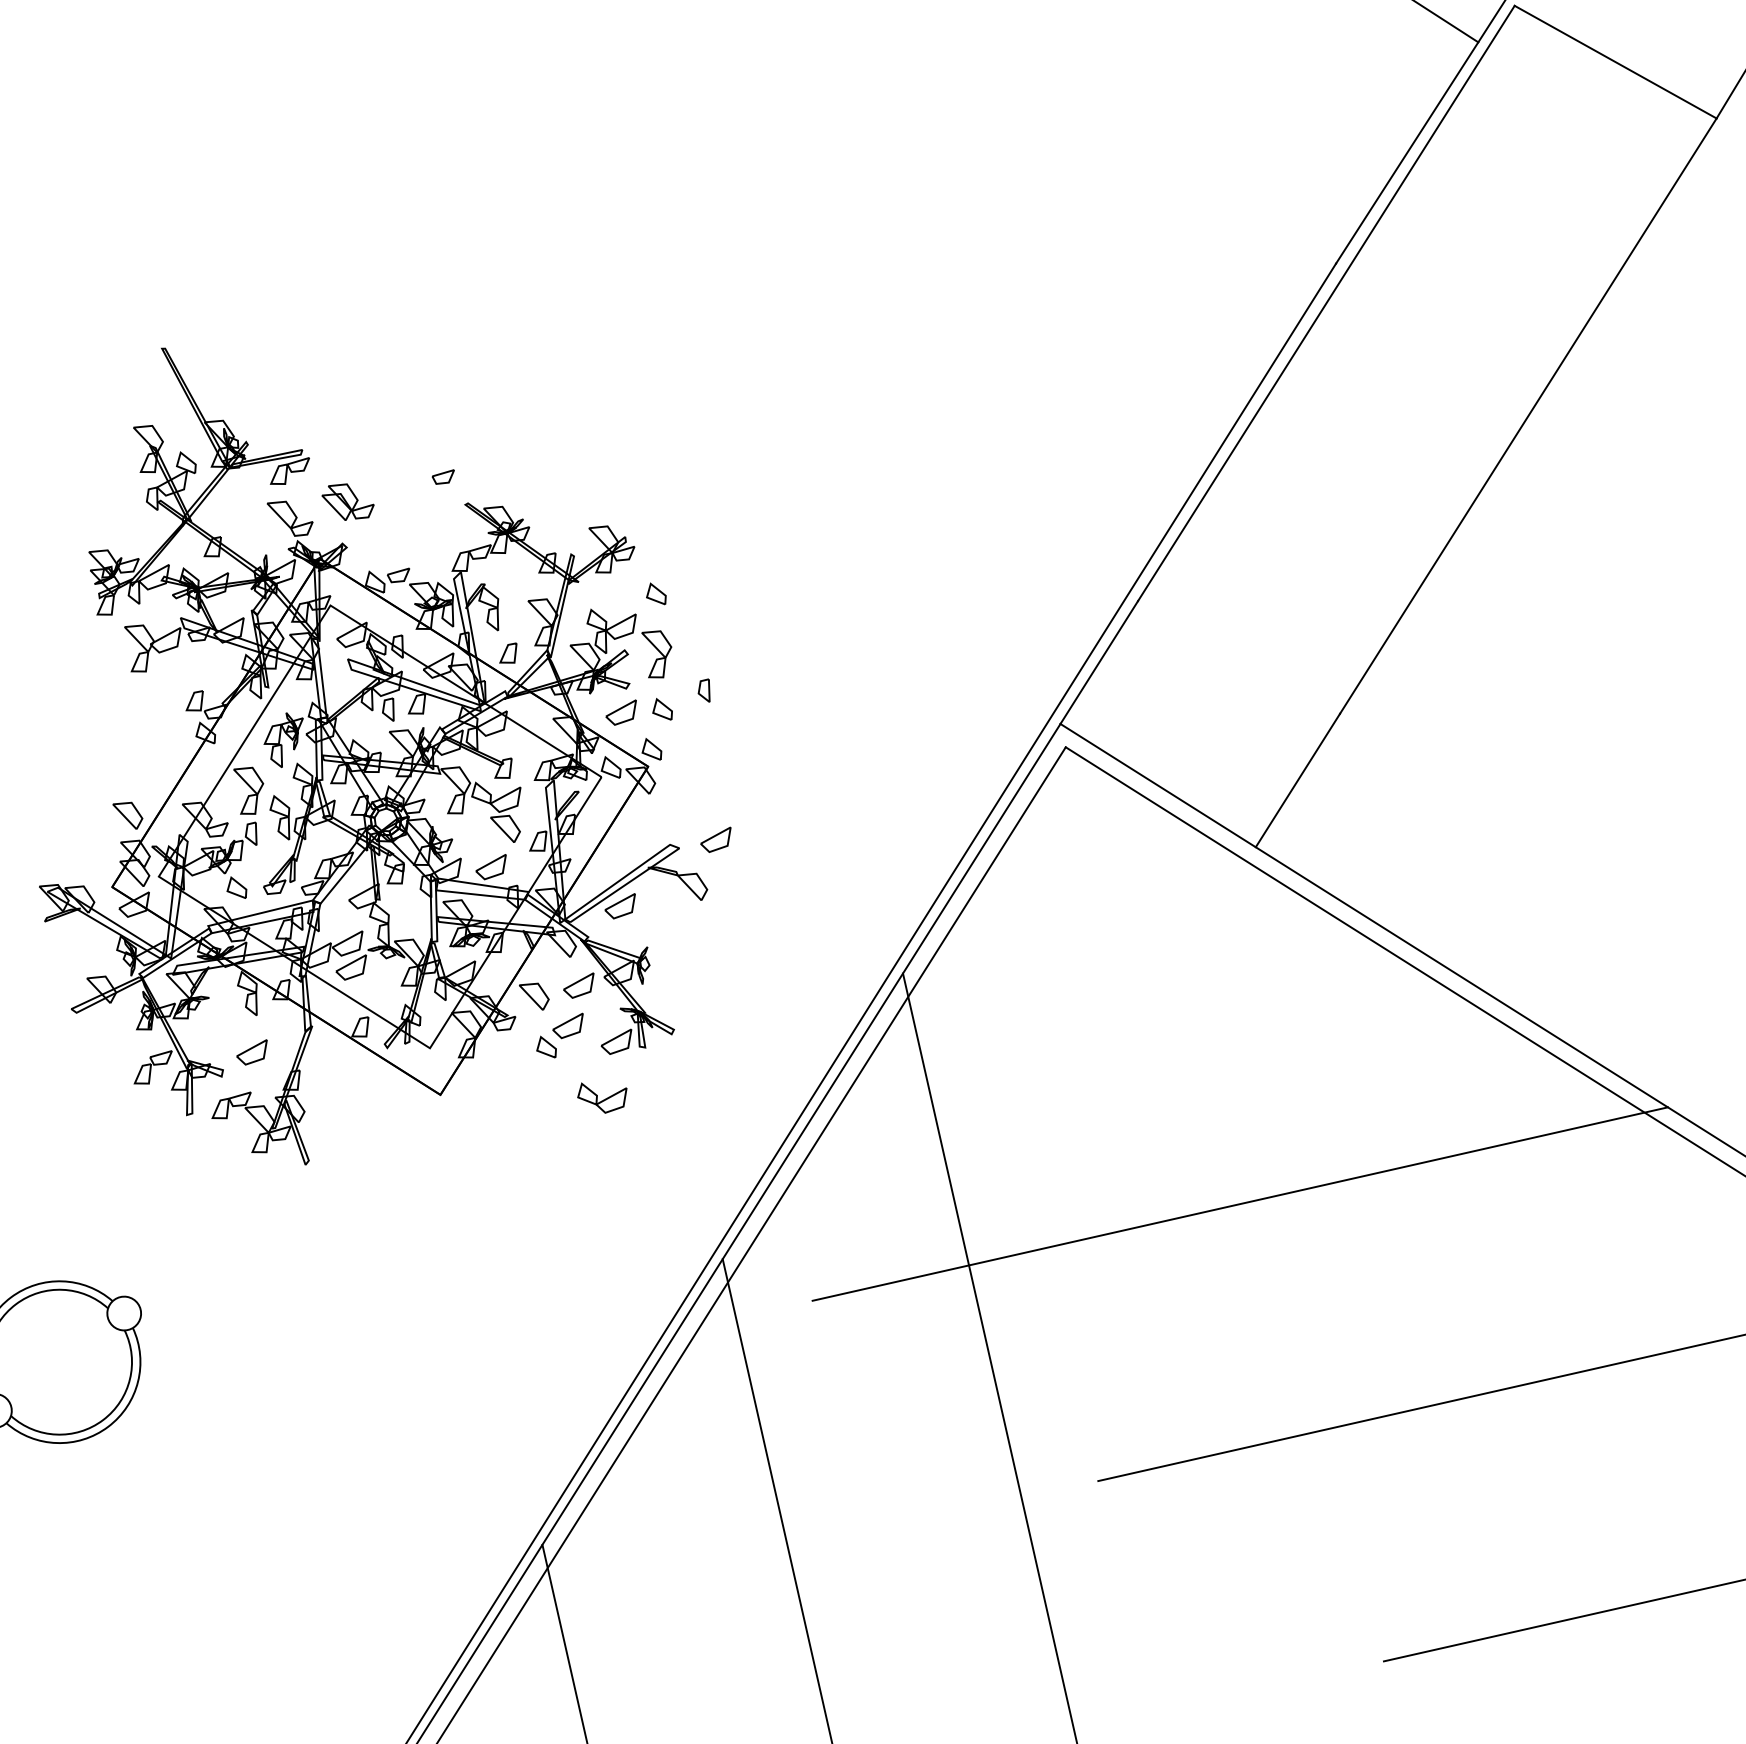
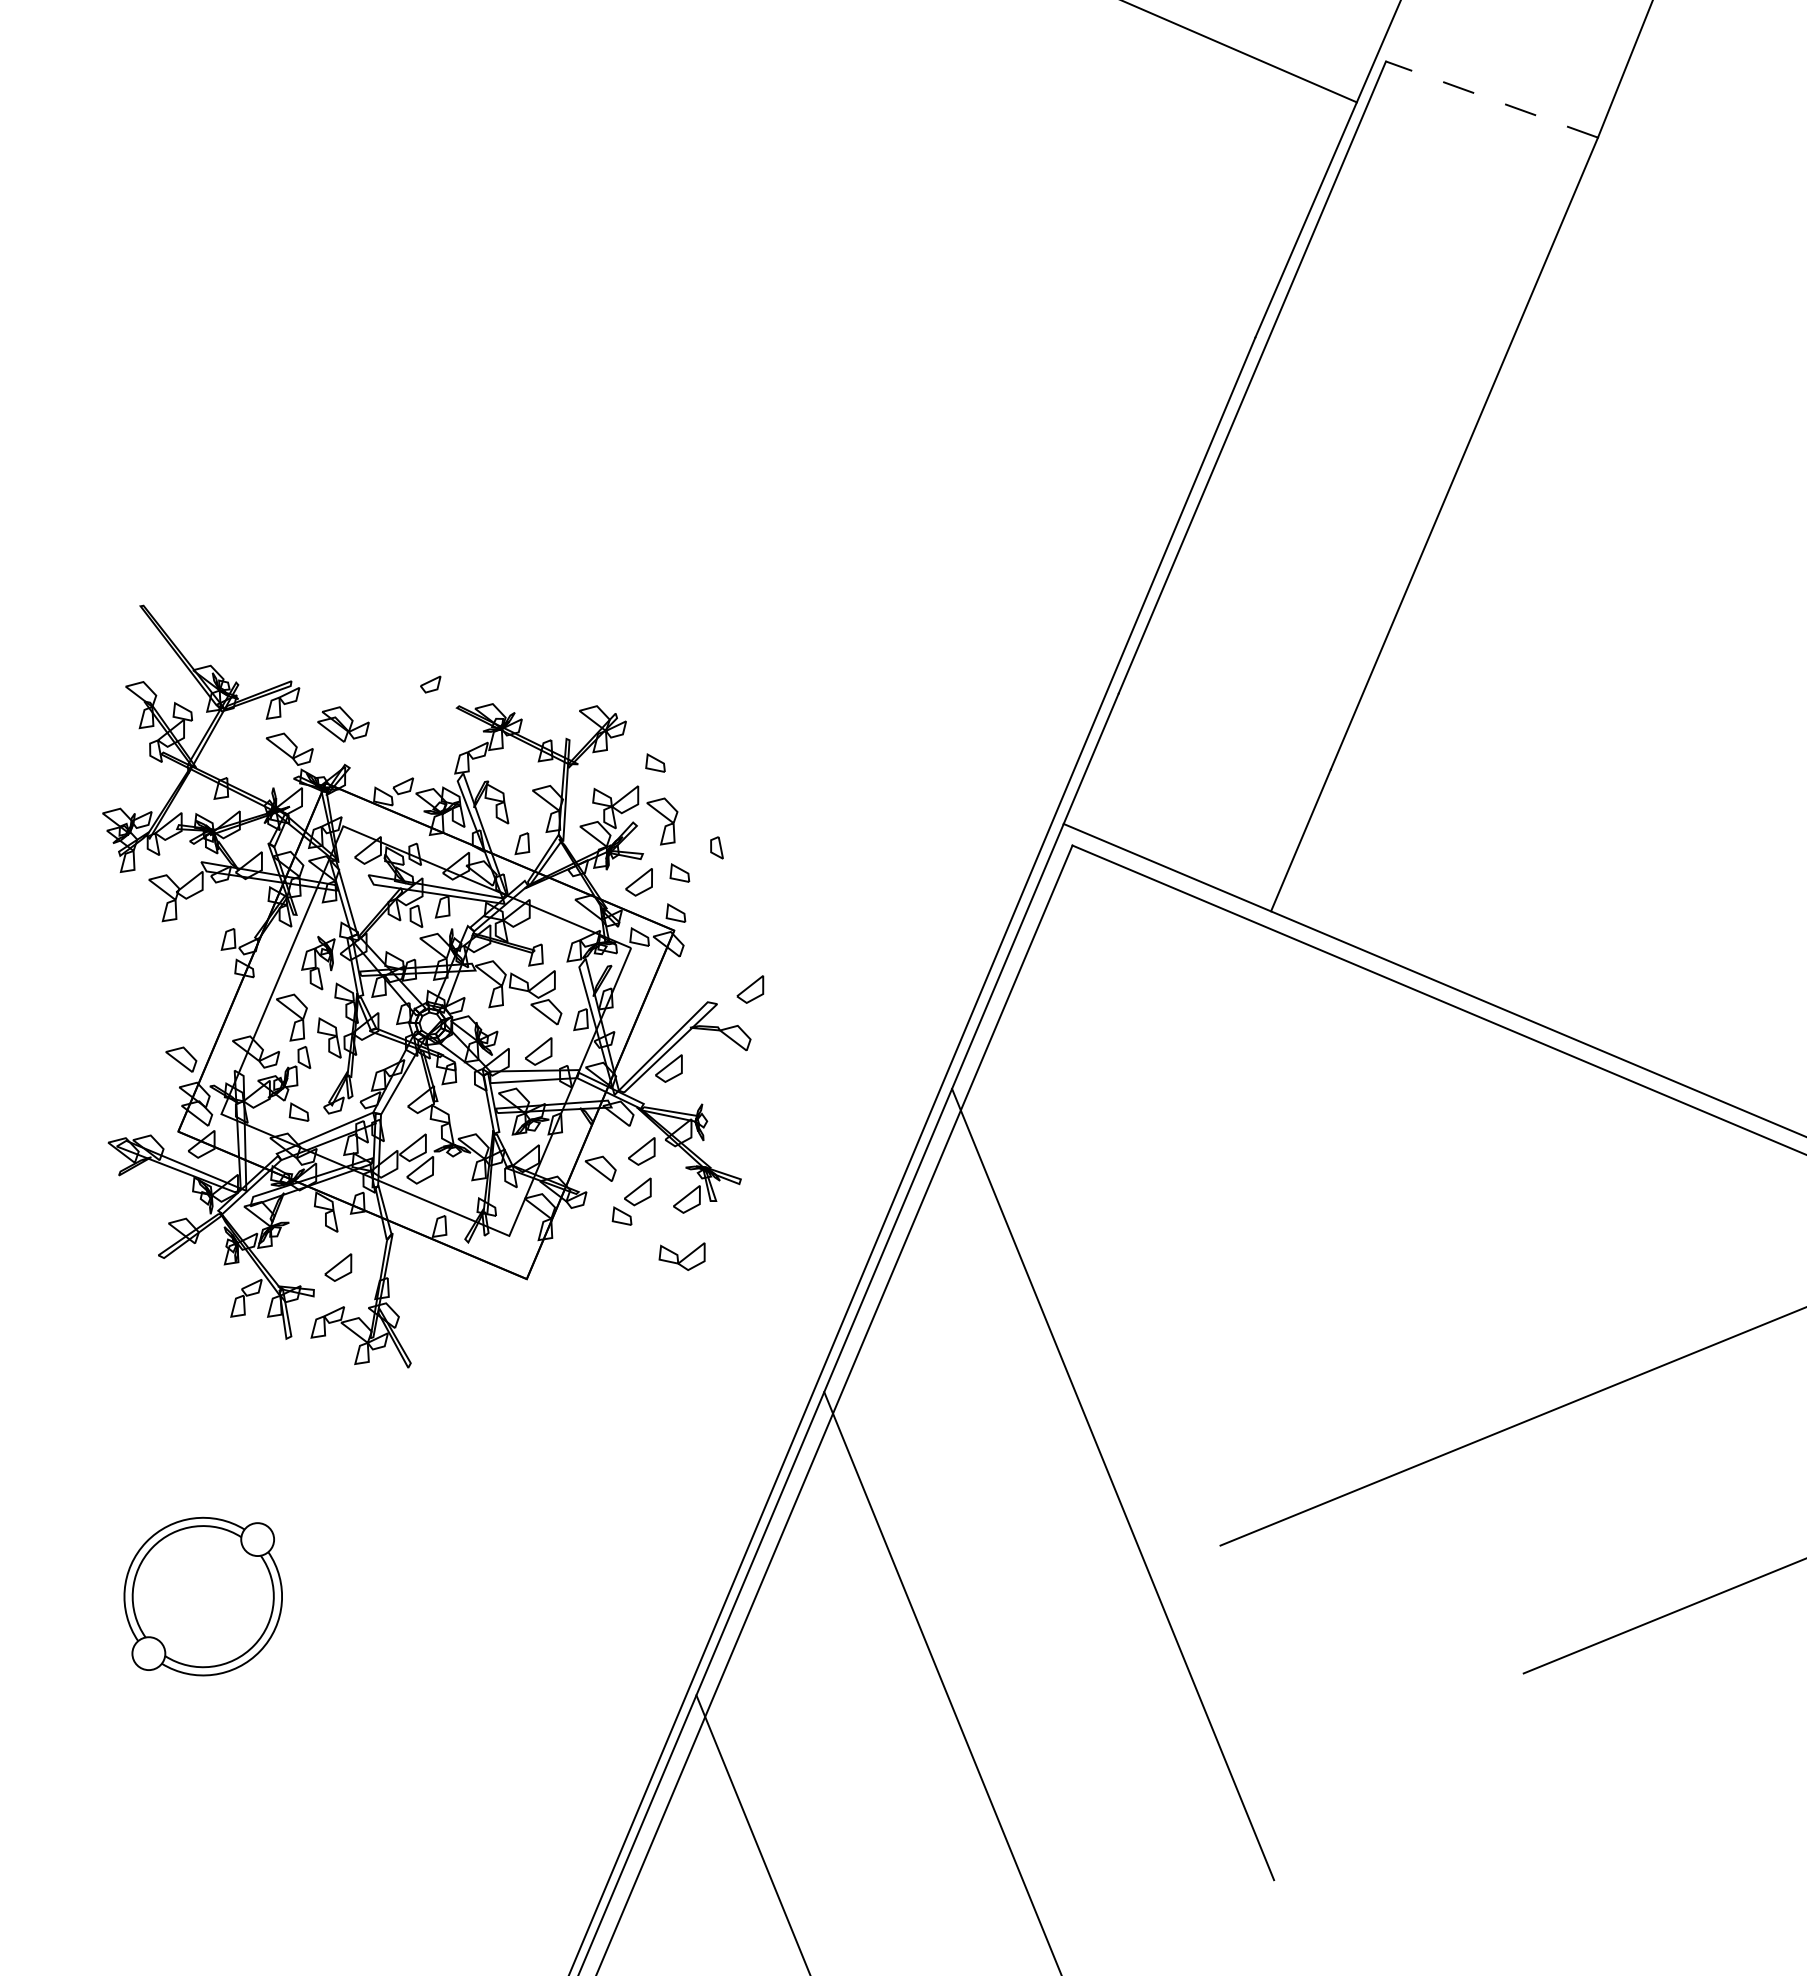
line: (1616, 62) -> (1492, 99), solid -> dashed
line: (1239, 1203) -> (1312, 1256), removed

